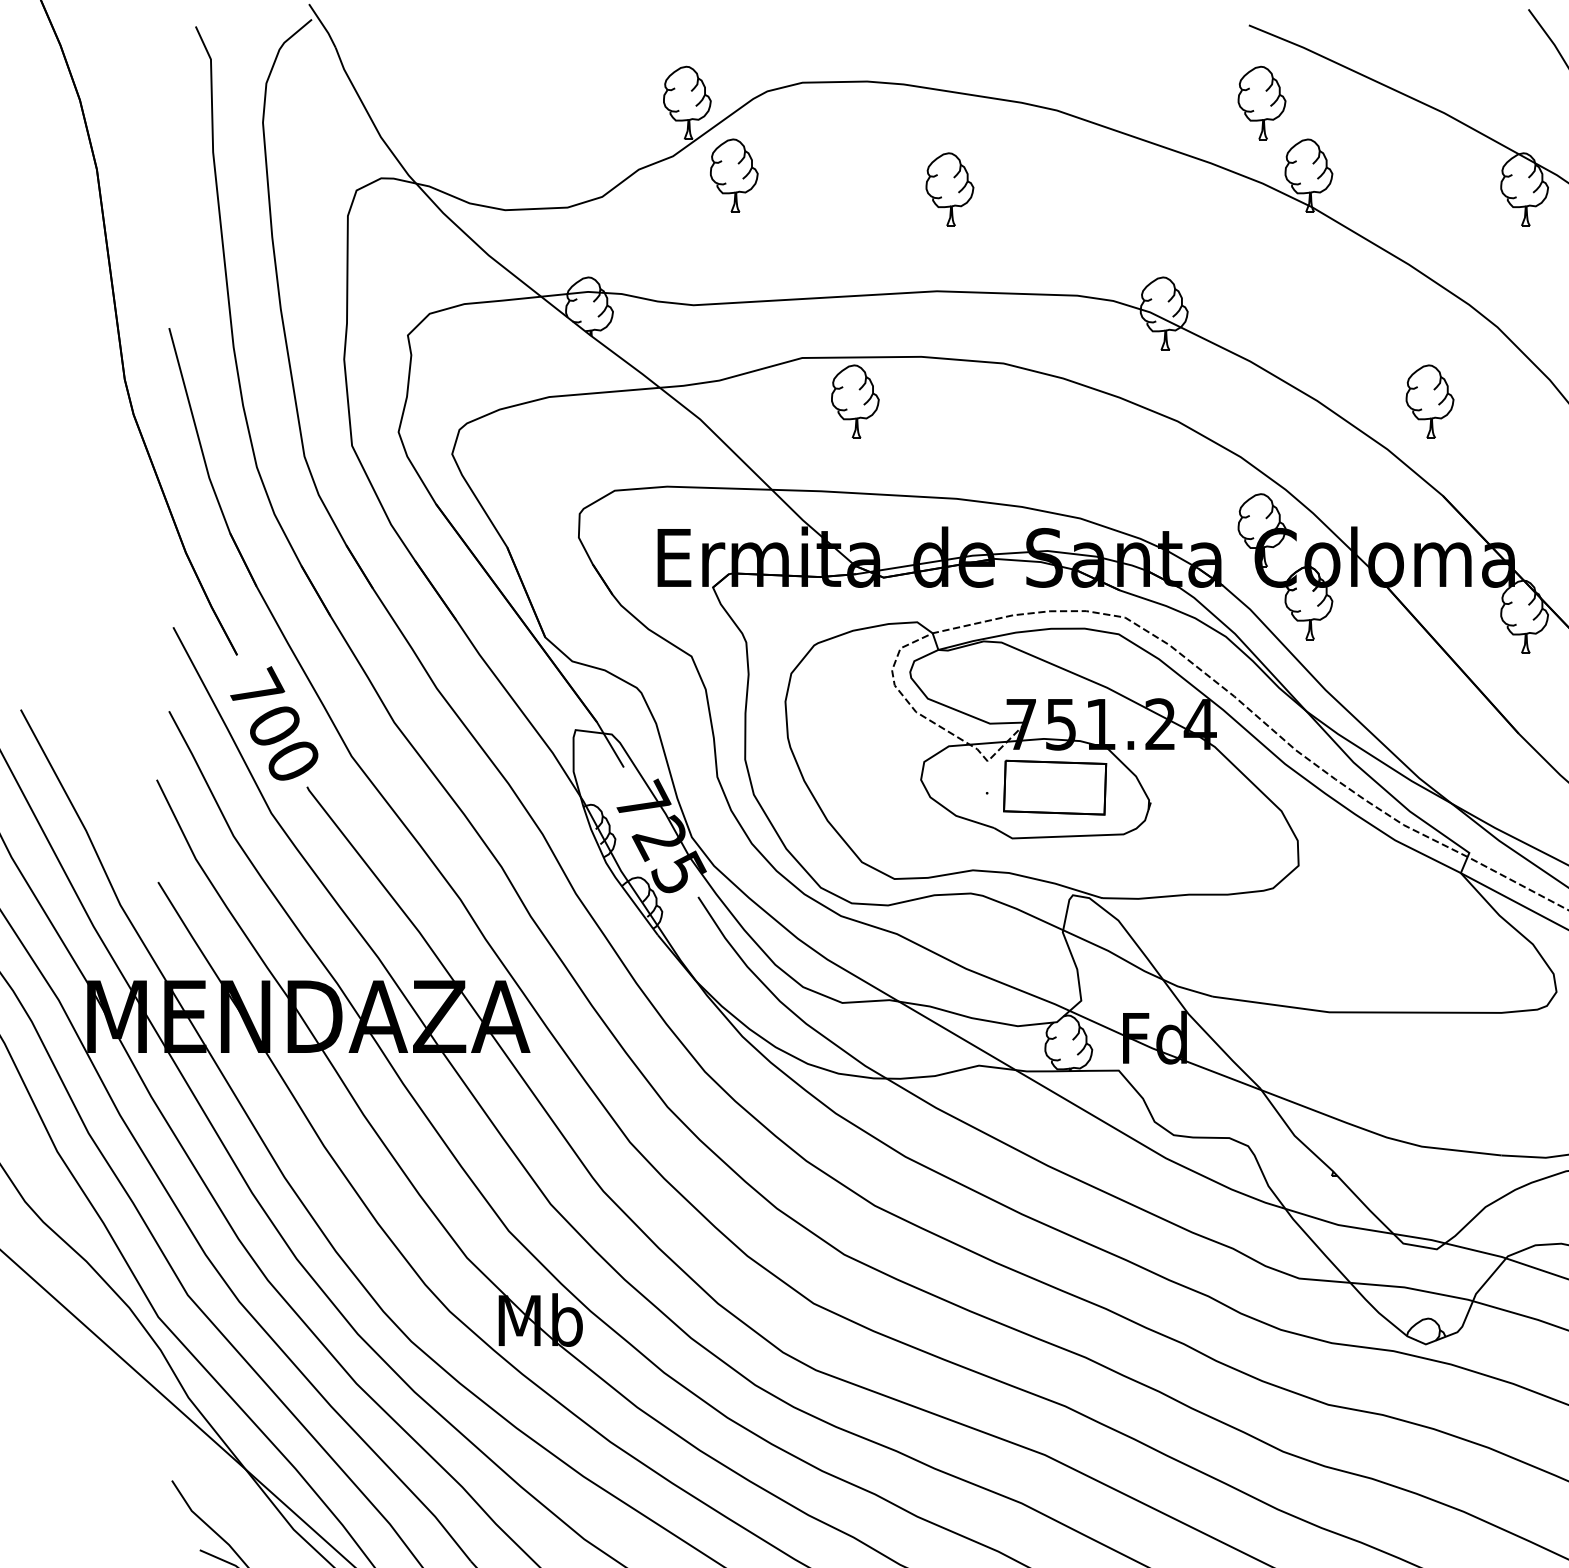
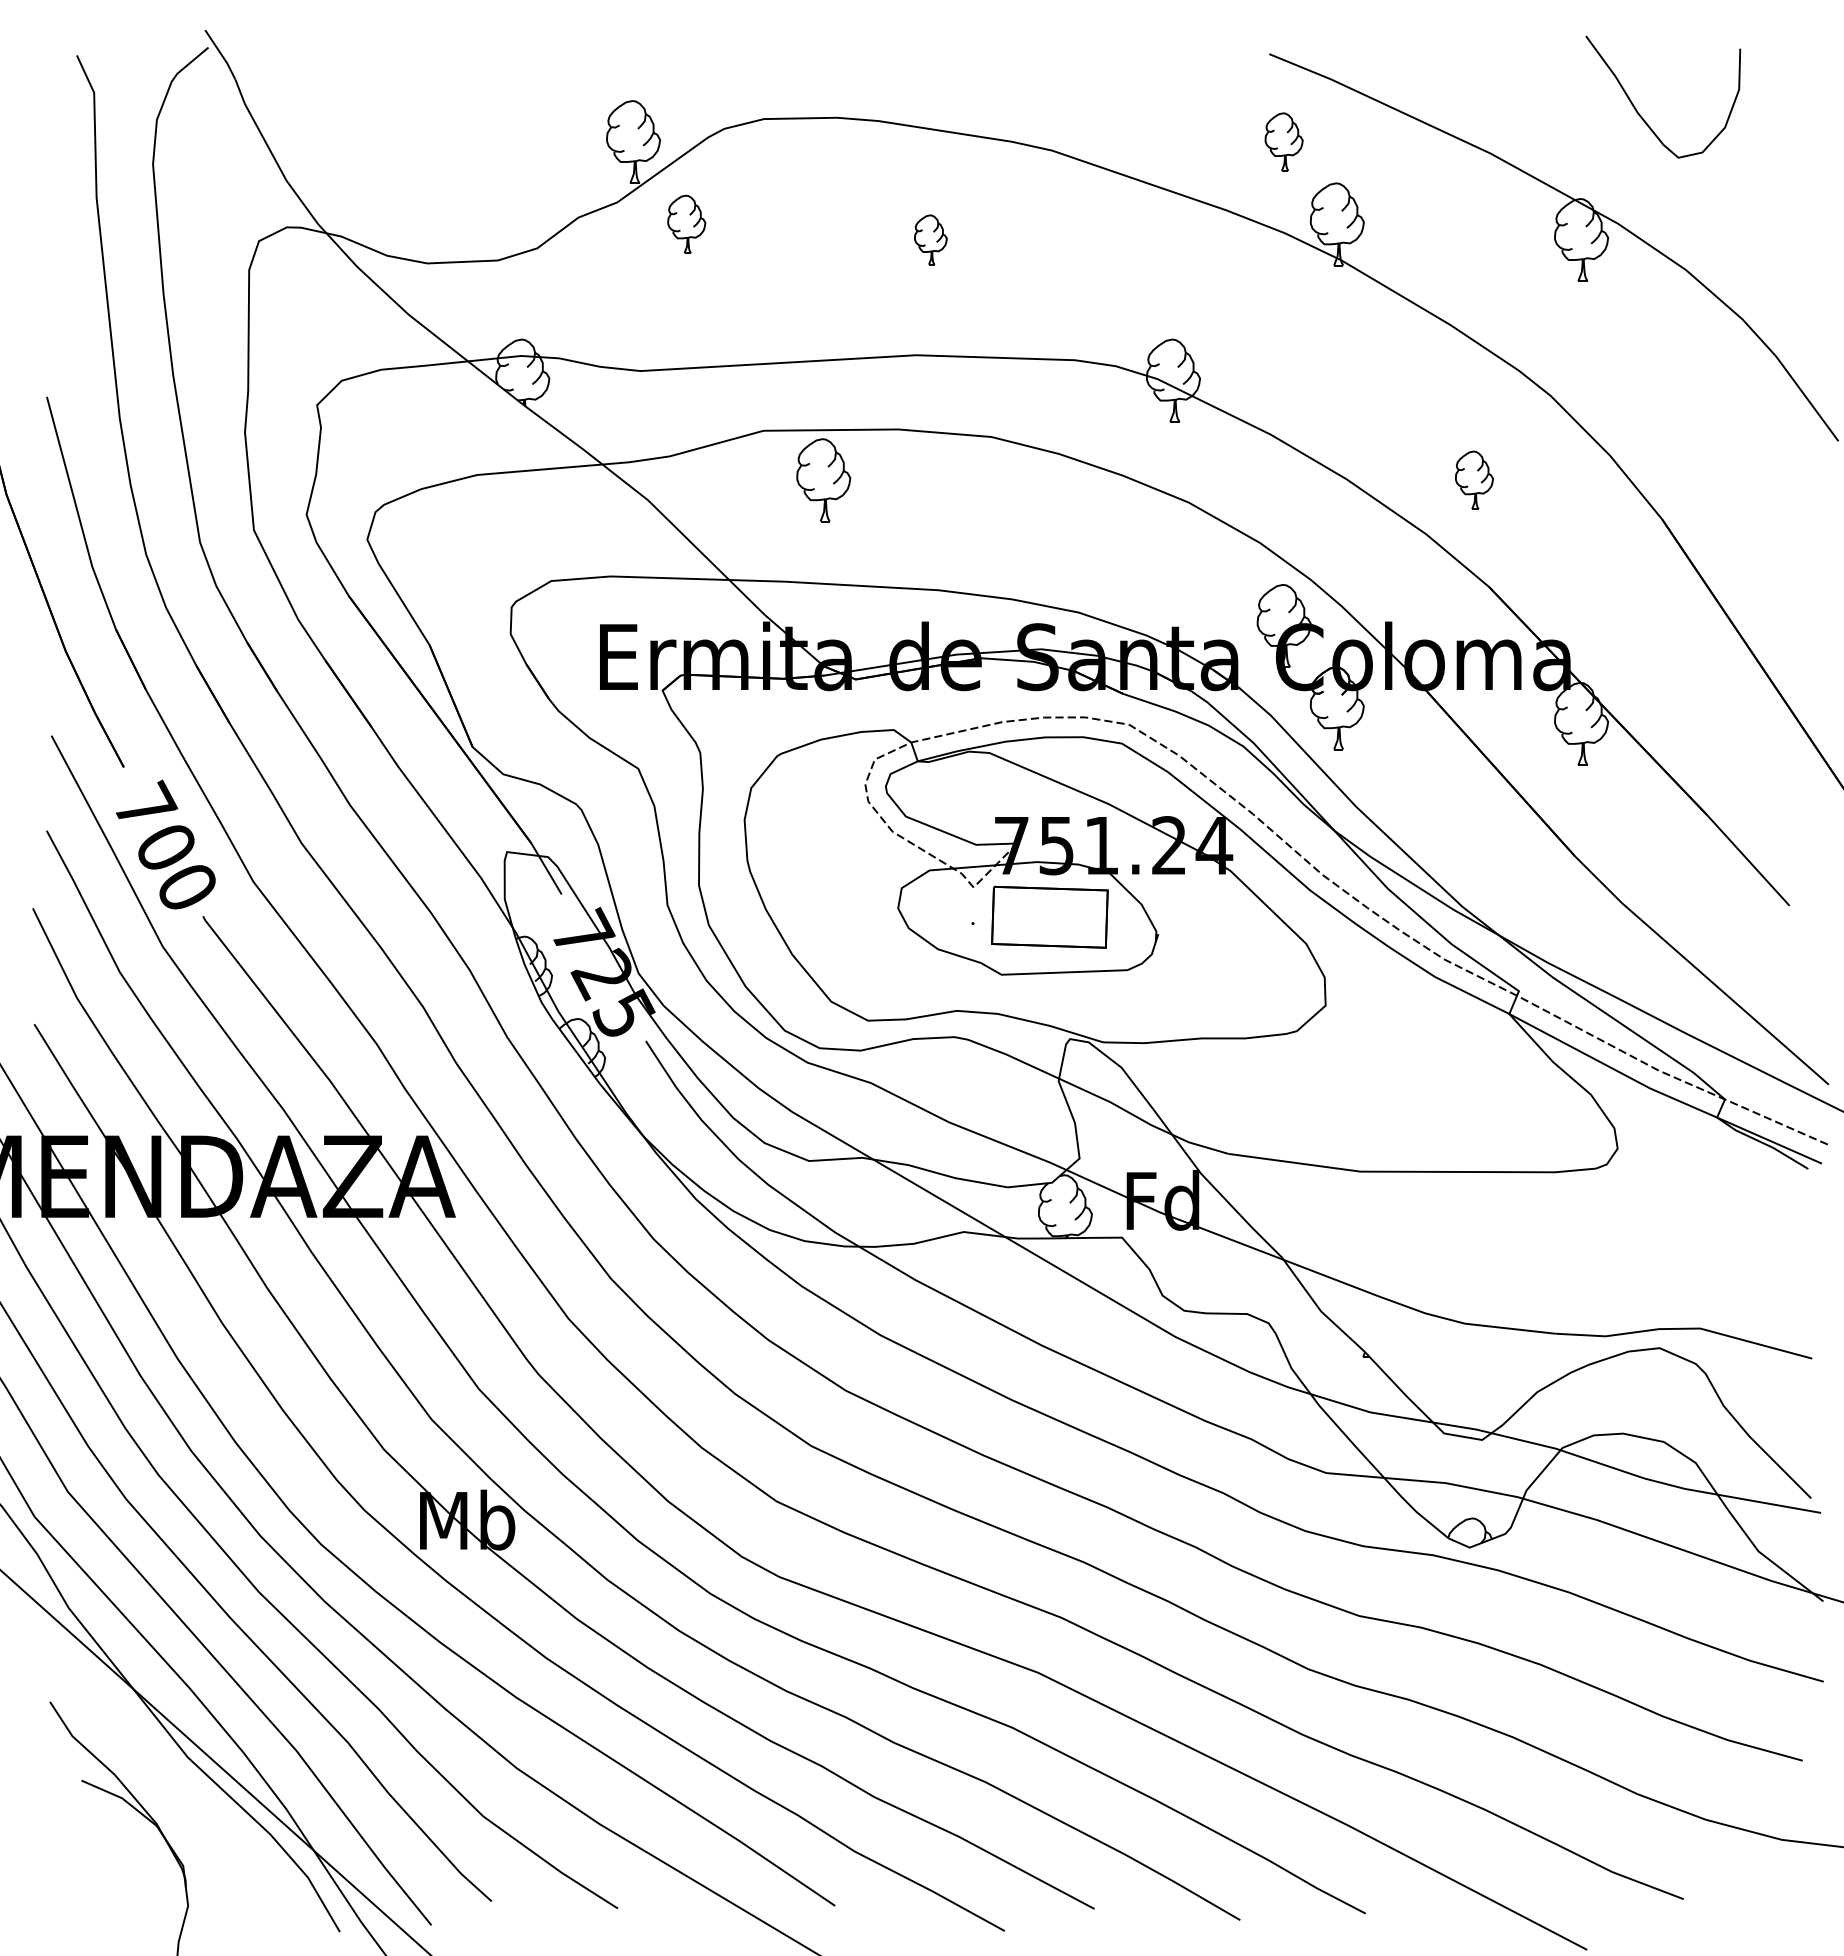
part: (1261, 102) -> (1283, 141), size x0.7
part: (734, 175) -> (686, 224), size x0.7
part: (949, 189) -> (930, 239), size x0.6
part: (1430, 401) -> (1474, 480), size x0.7

